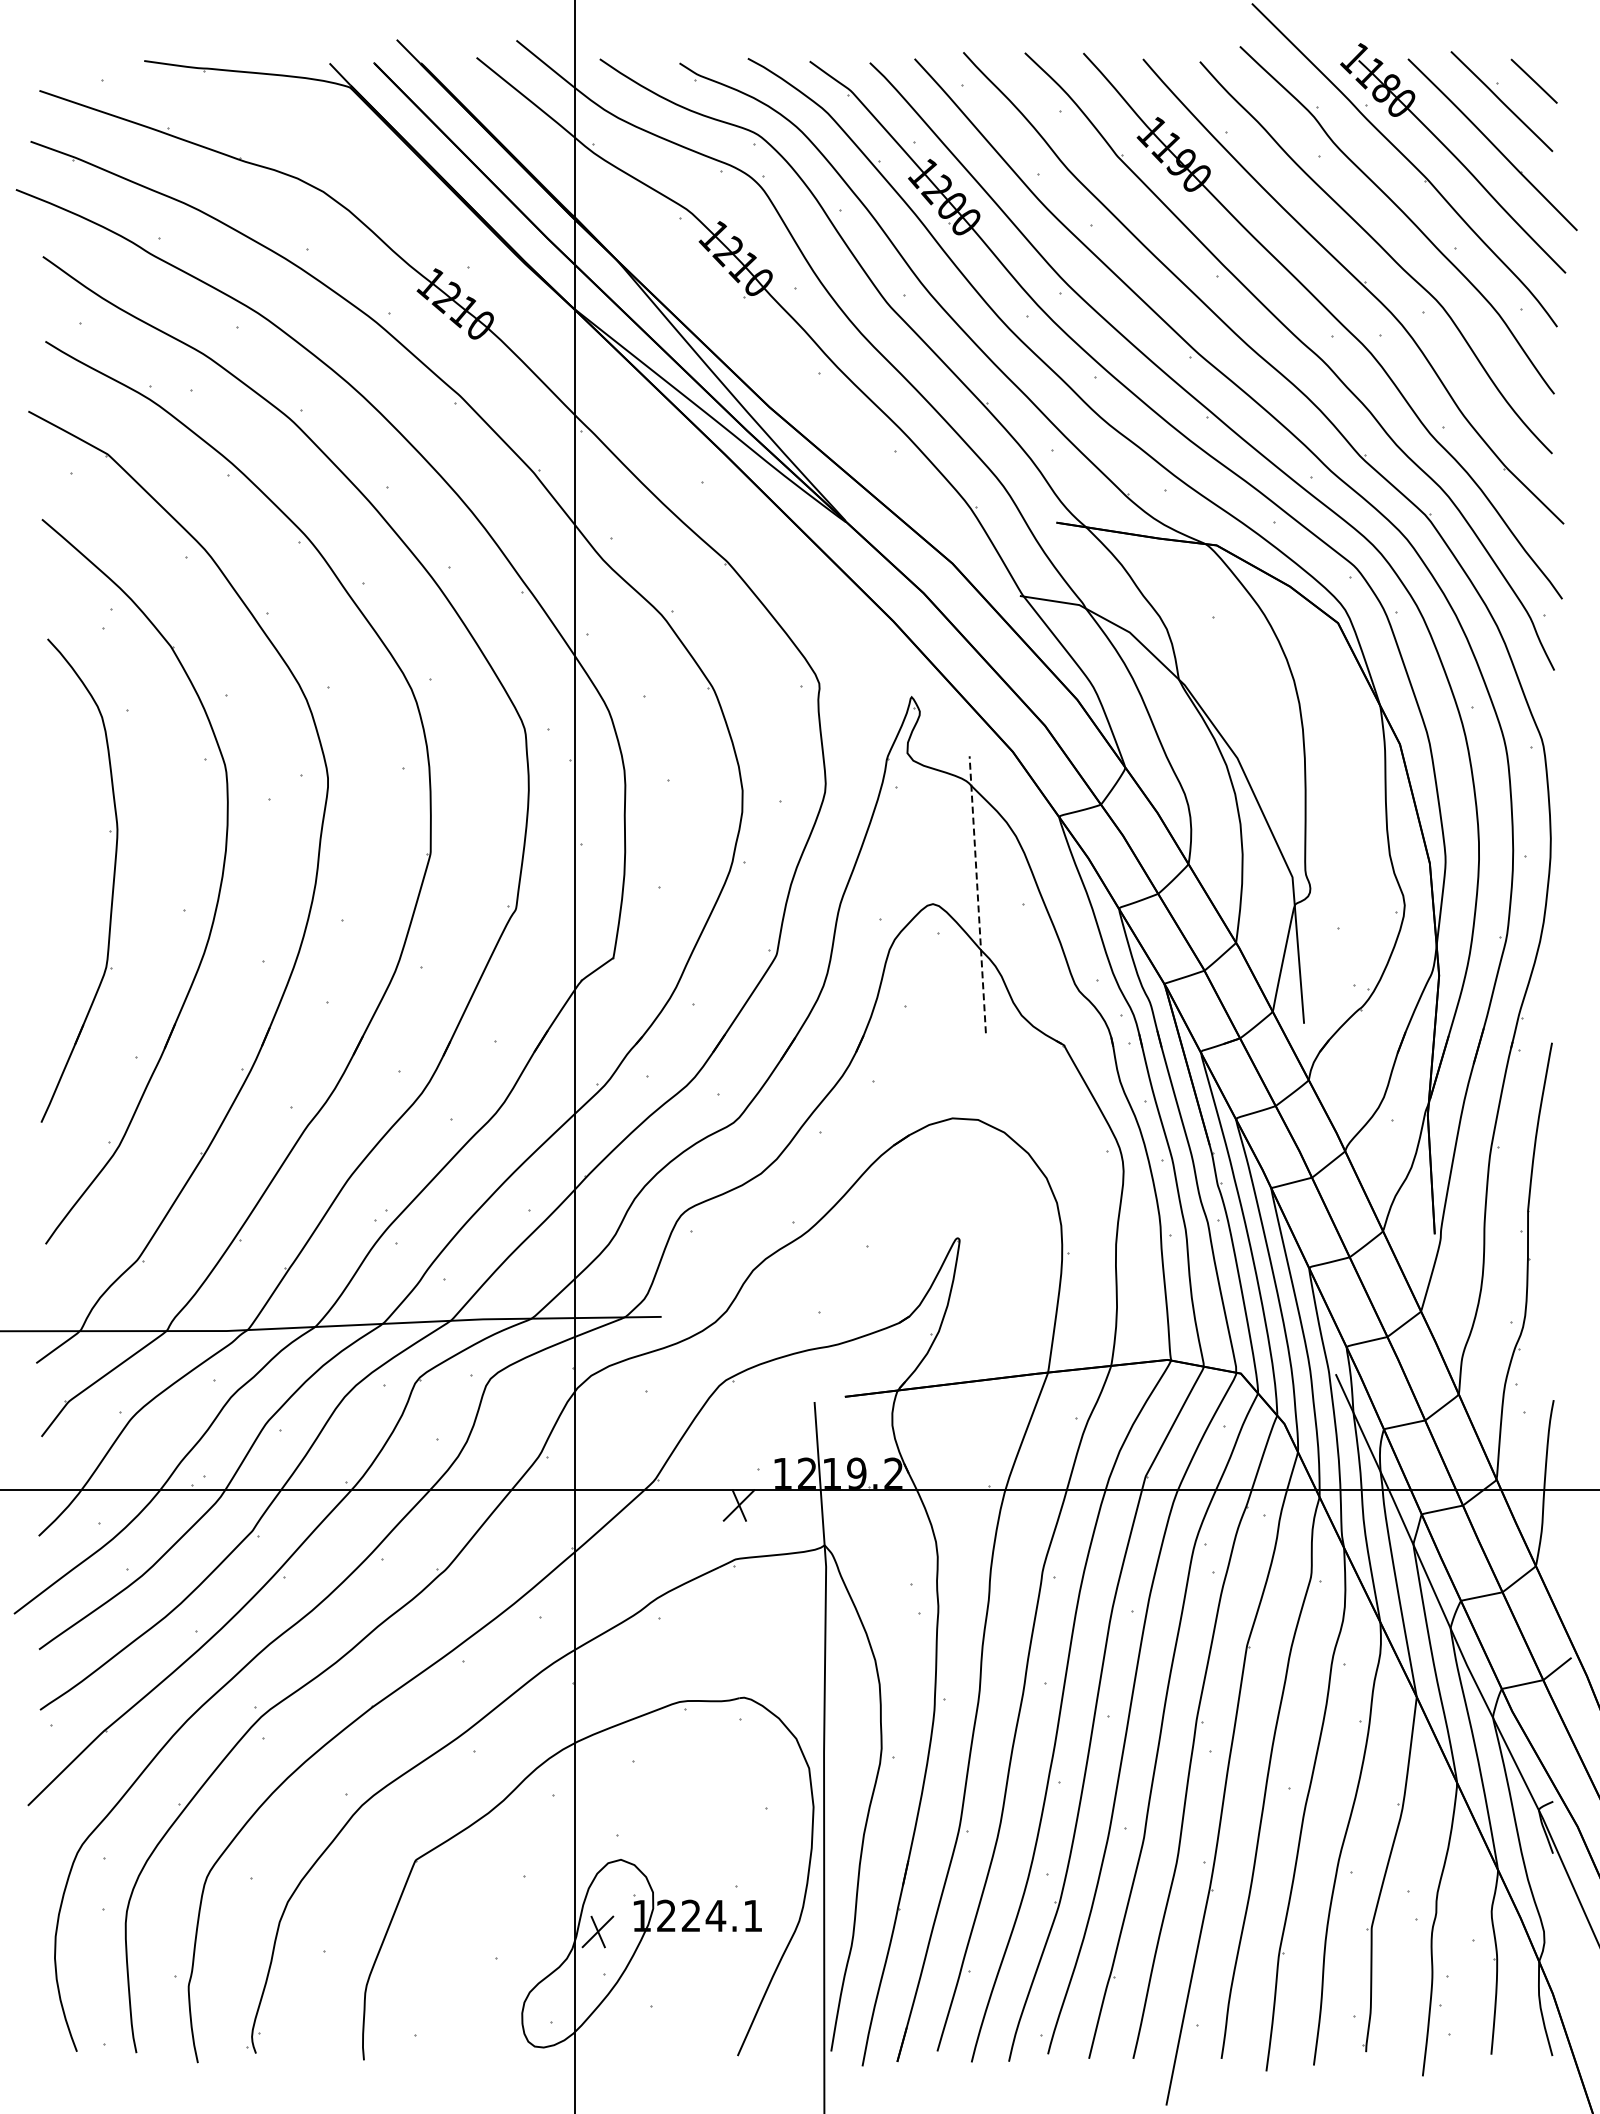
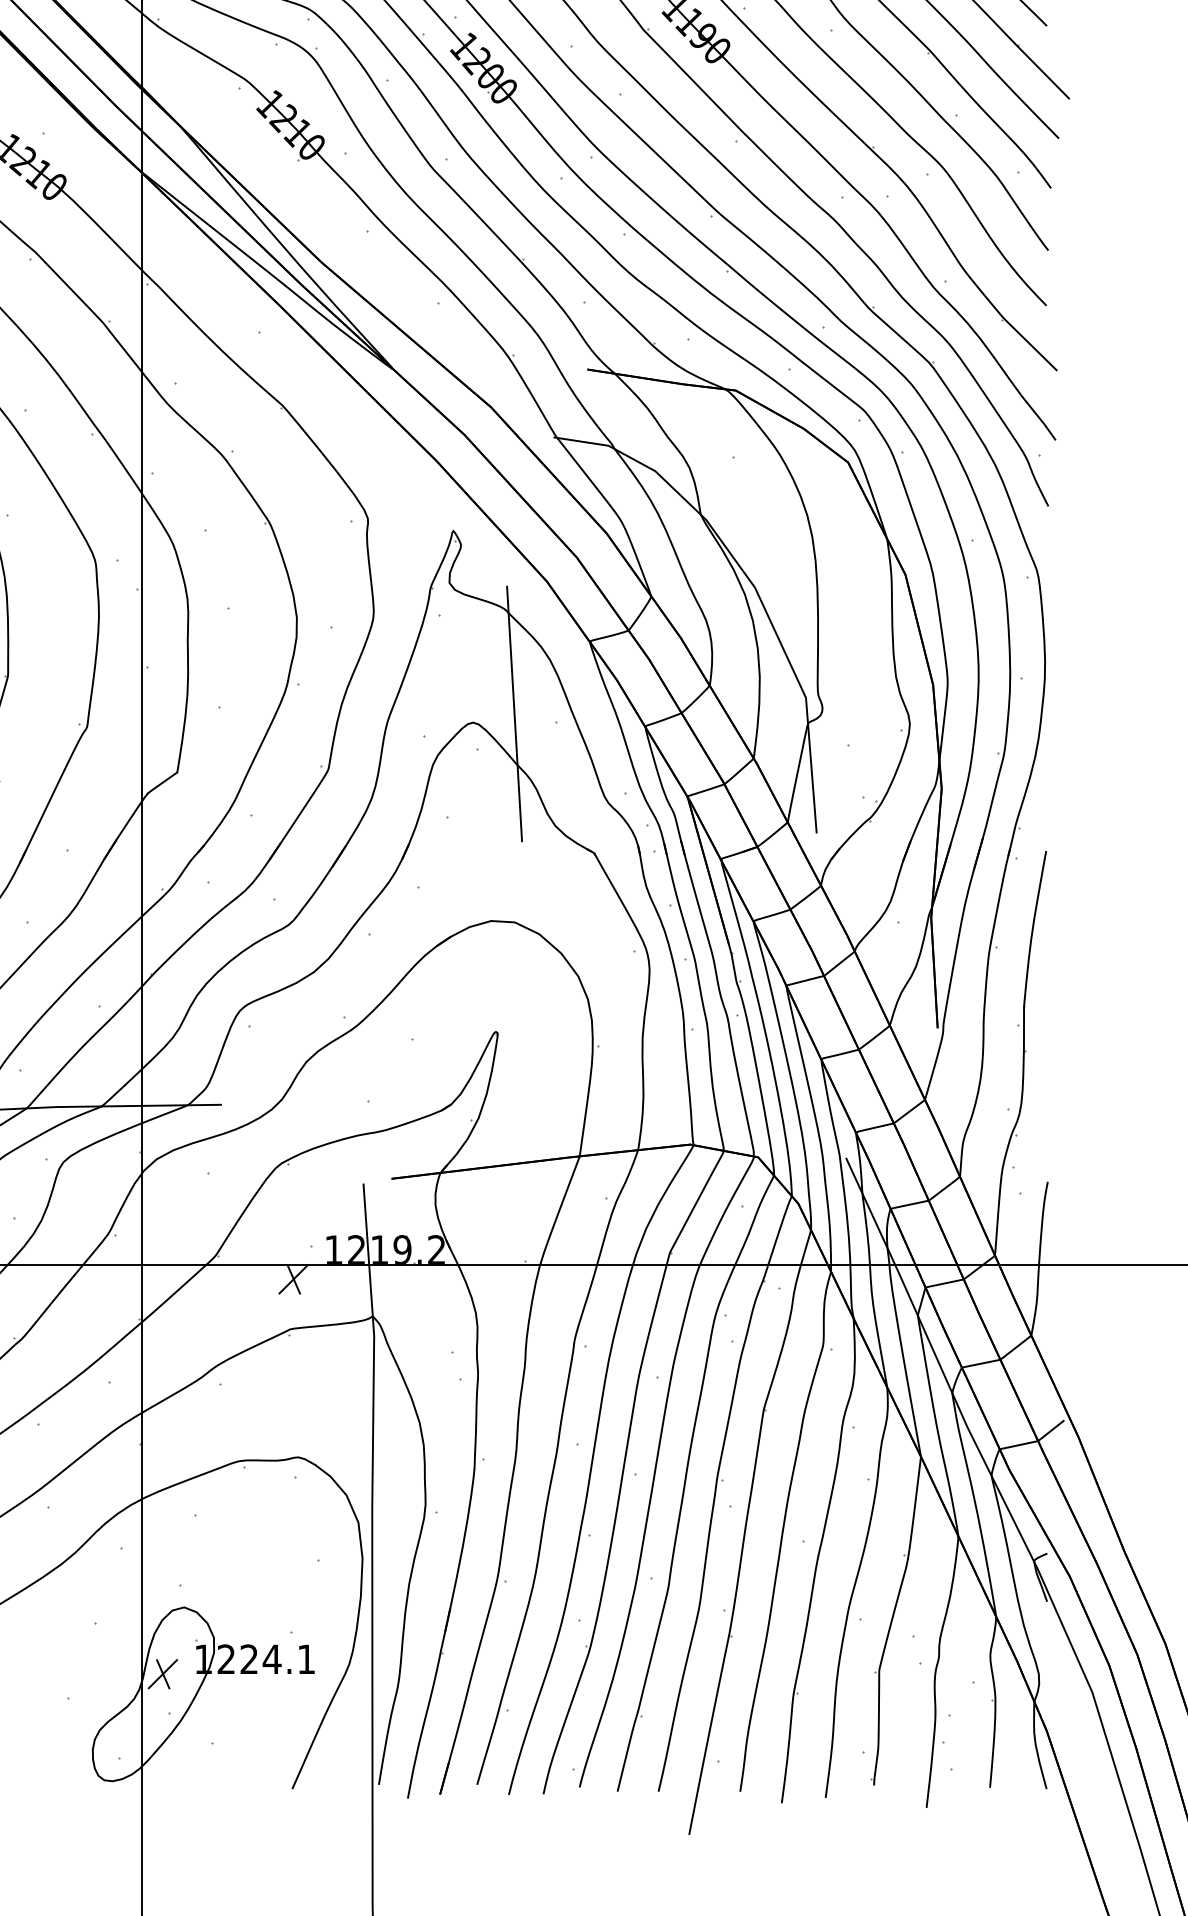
line: (977, 894) -> (514, 713), dashed -> solid

